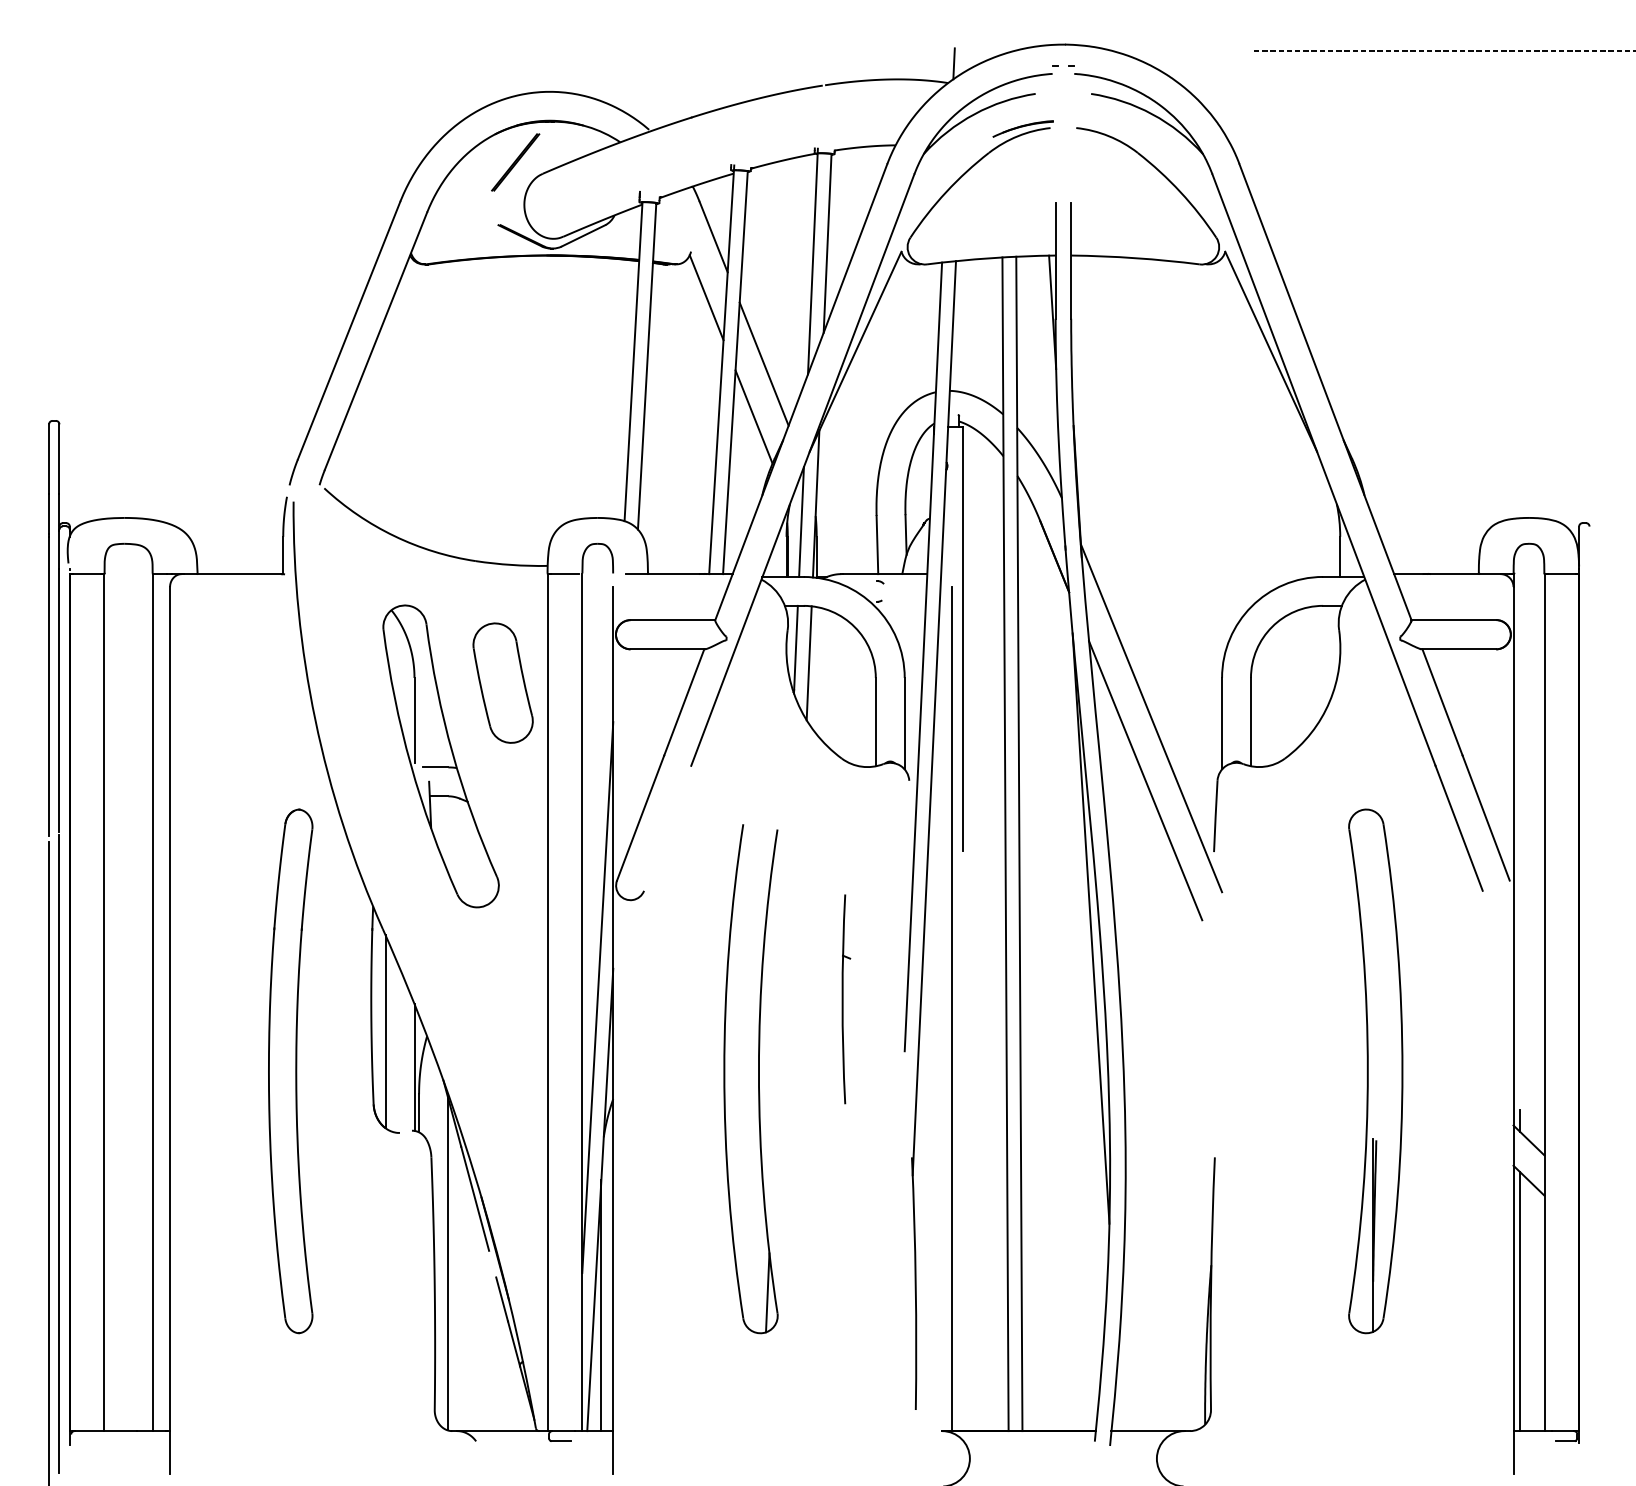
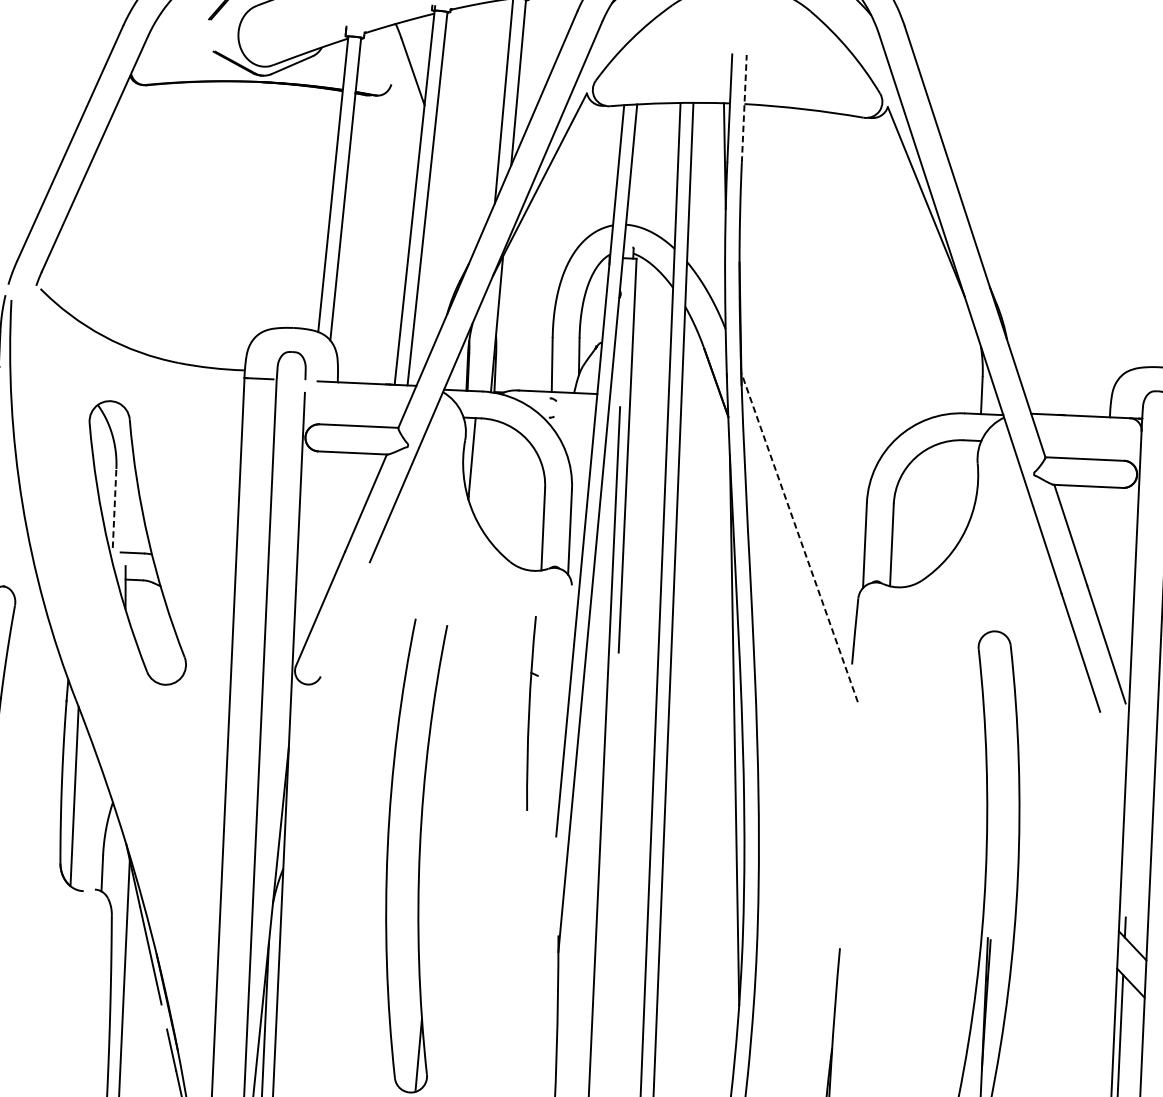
line: (1071, 260) -> (744, 108), solid -> dashed
line: (706, 297) -> (403, 127), removed
line: (763, 363) -> (454, 191), removed
line: (753, 416) -> (442, 240), removed
line: (801, 521) -> (482, 339), removed
line: (808, 663) -> (483, 472), removed
part: (502, 682) -> (197, 476), removed
line: (1151, 718) -> (799, 537), solid -> dashed
line: (414, 720) -> (114, 508), solid -> dashed
line: (1145, 780) -> (791, 595), removed
line: (597, 997) -> (272, 773), removed
part: (846, 999) -> (532, 713), moved
line: (414, 1067) -> (99, 830), removed

